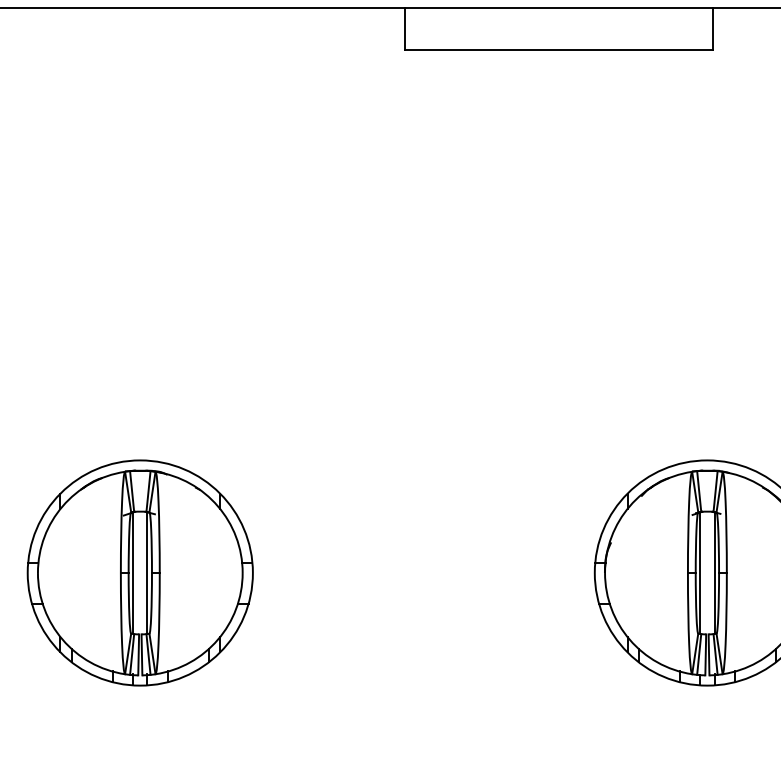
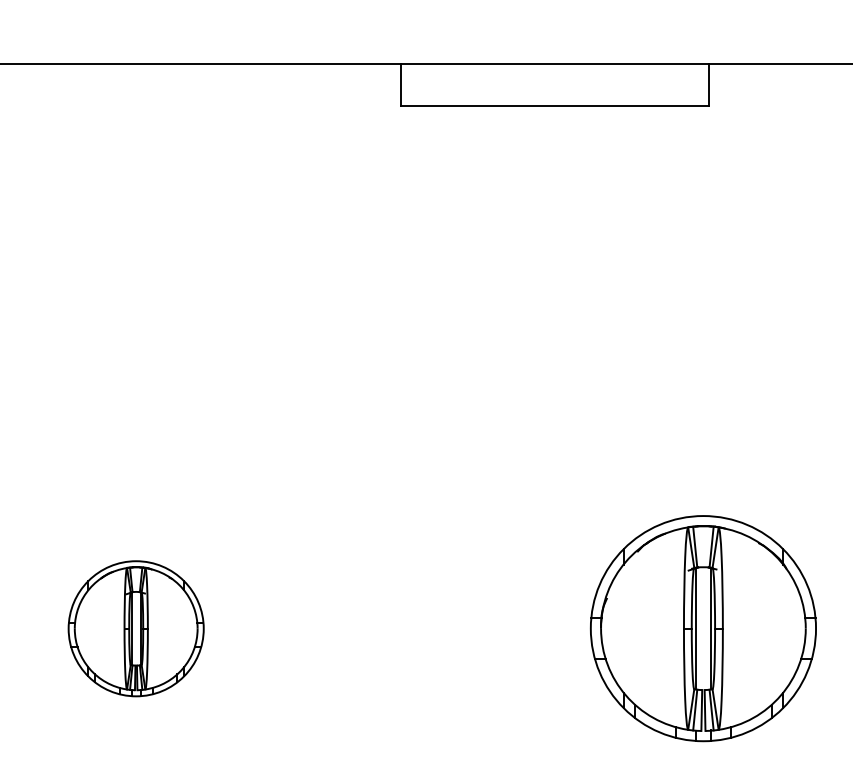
part: (139, 572) -> (135, 628), size x0.6

